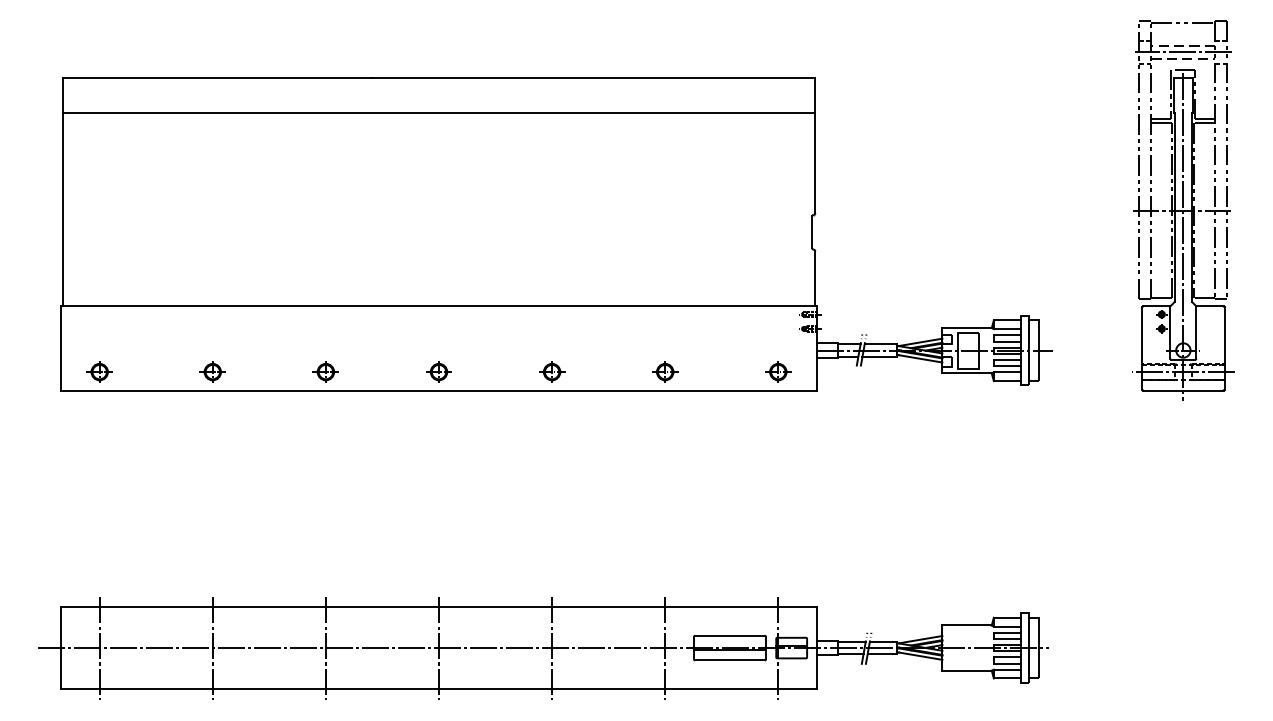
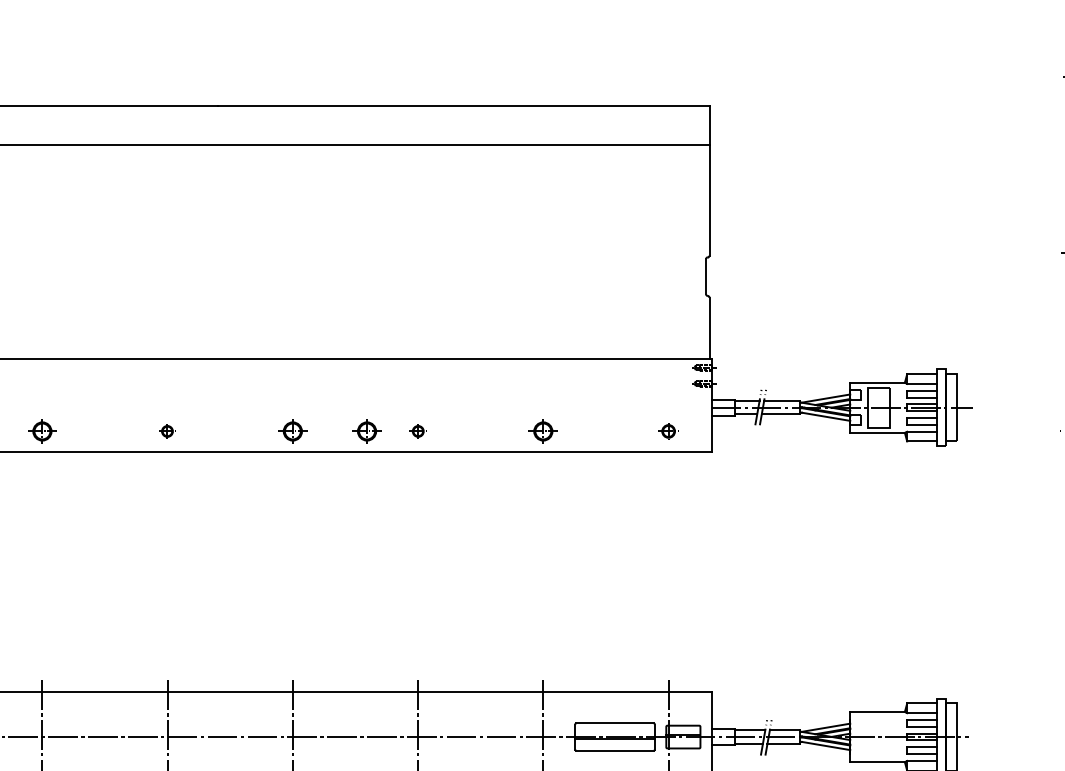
part: (325, 371) -> (167, 430), size x0.6
part: (505, 371) -> (366, 430), added
part: (552, 371) -> (418, 430), size x0.6
part: (778, 371) -> (668, 430), size x0.7

